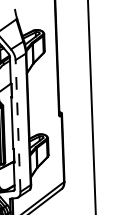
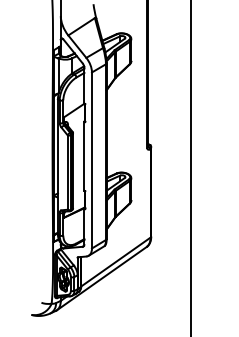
line: (18, 125) -> (92, 159), dashed -> solid

